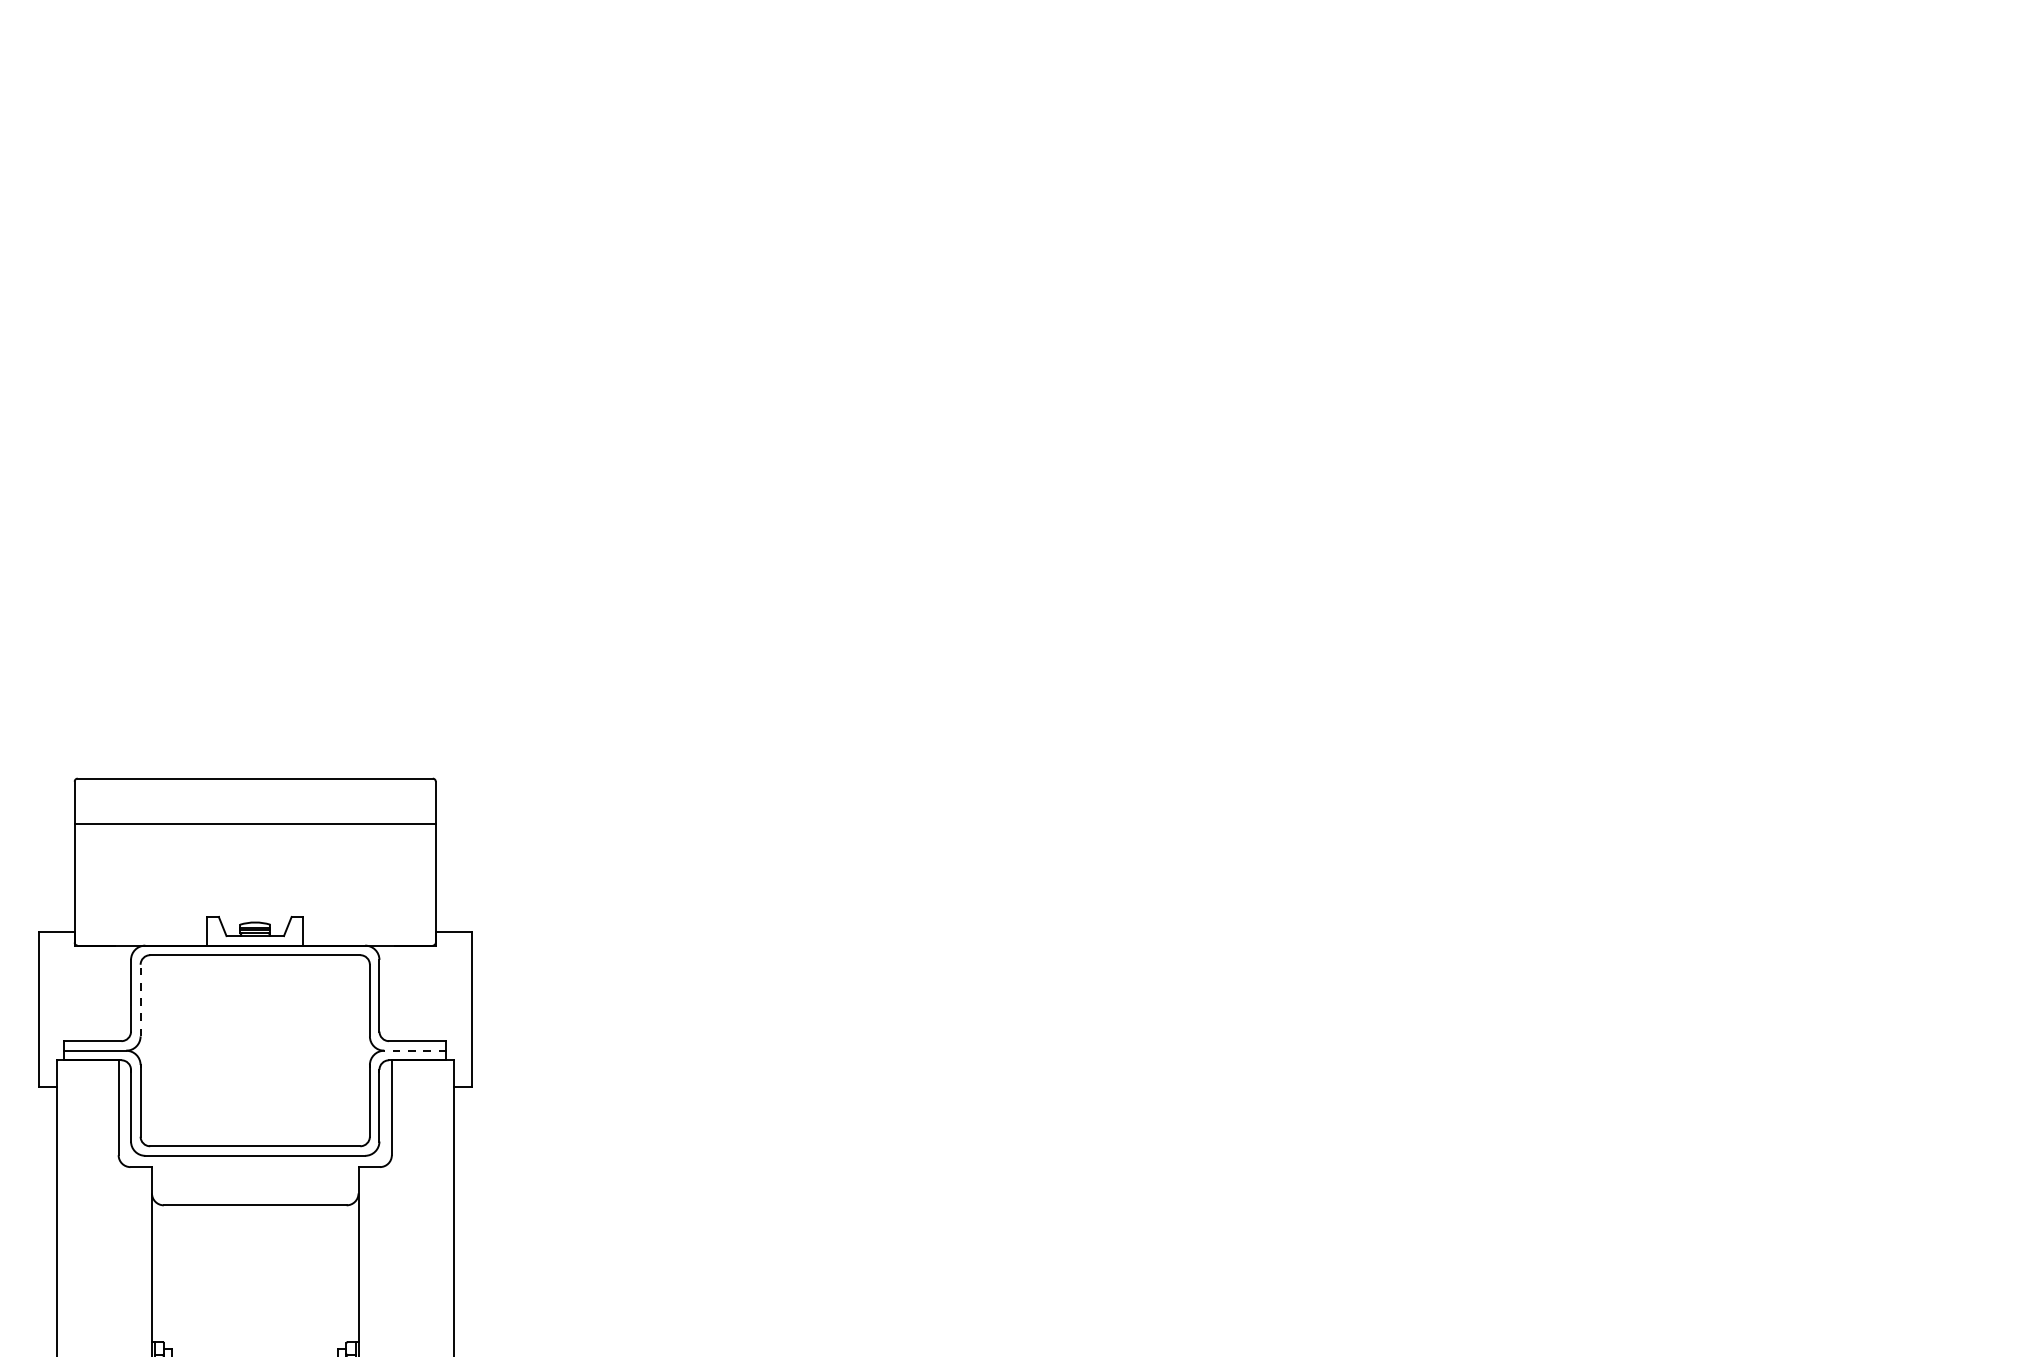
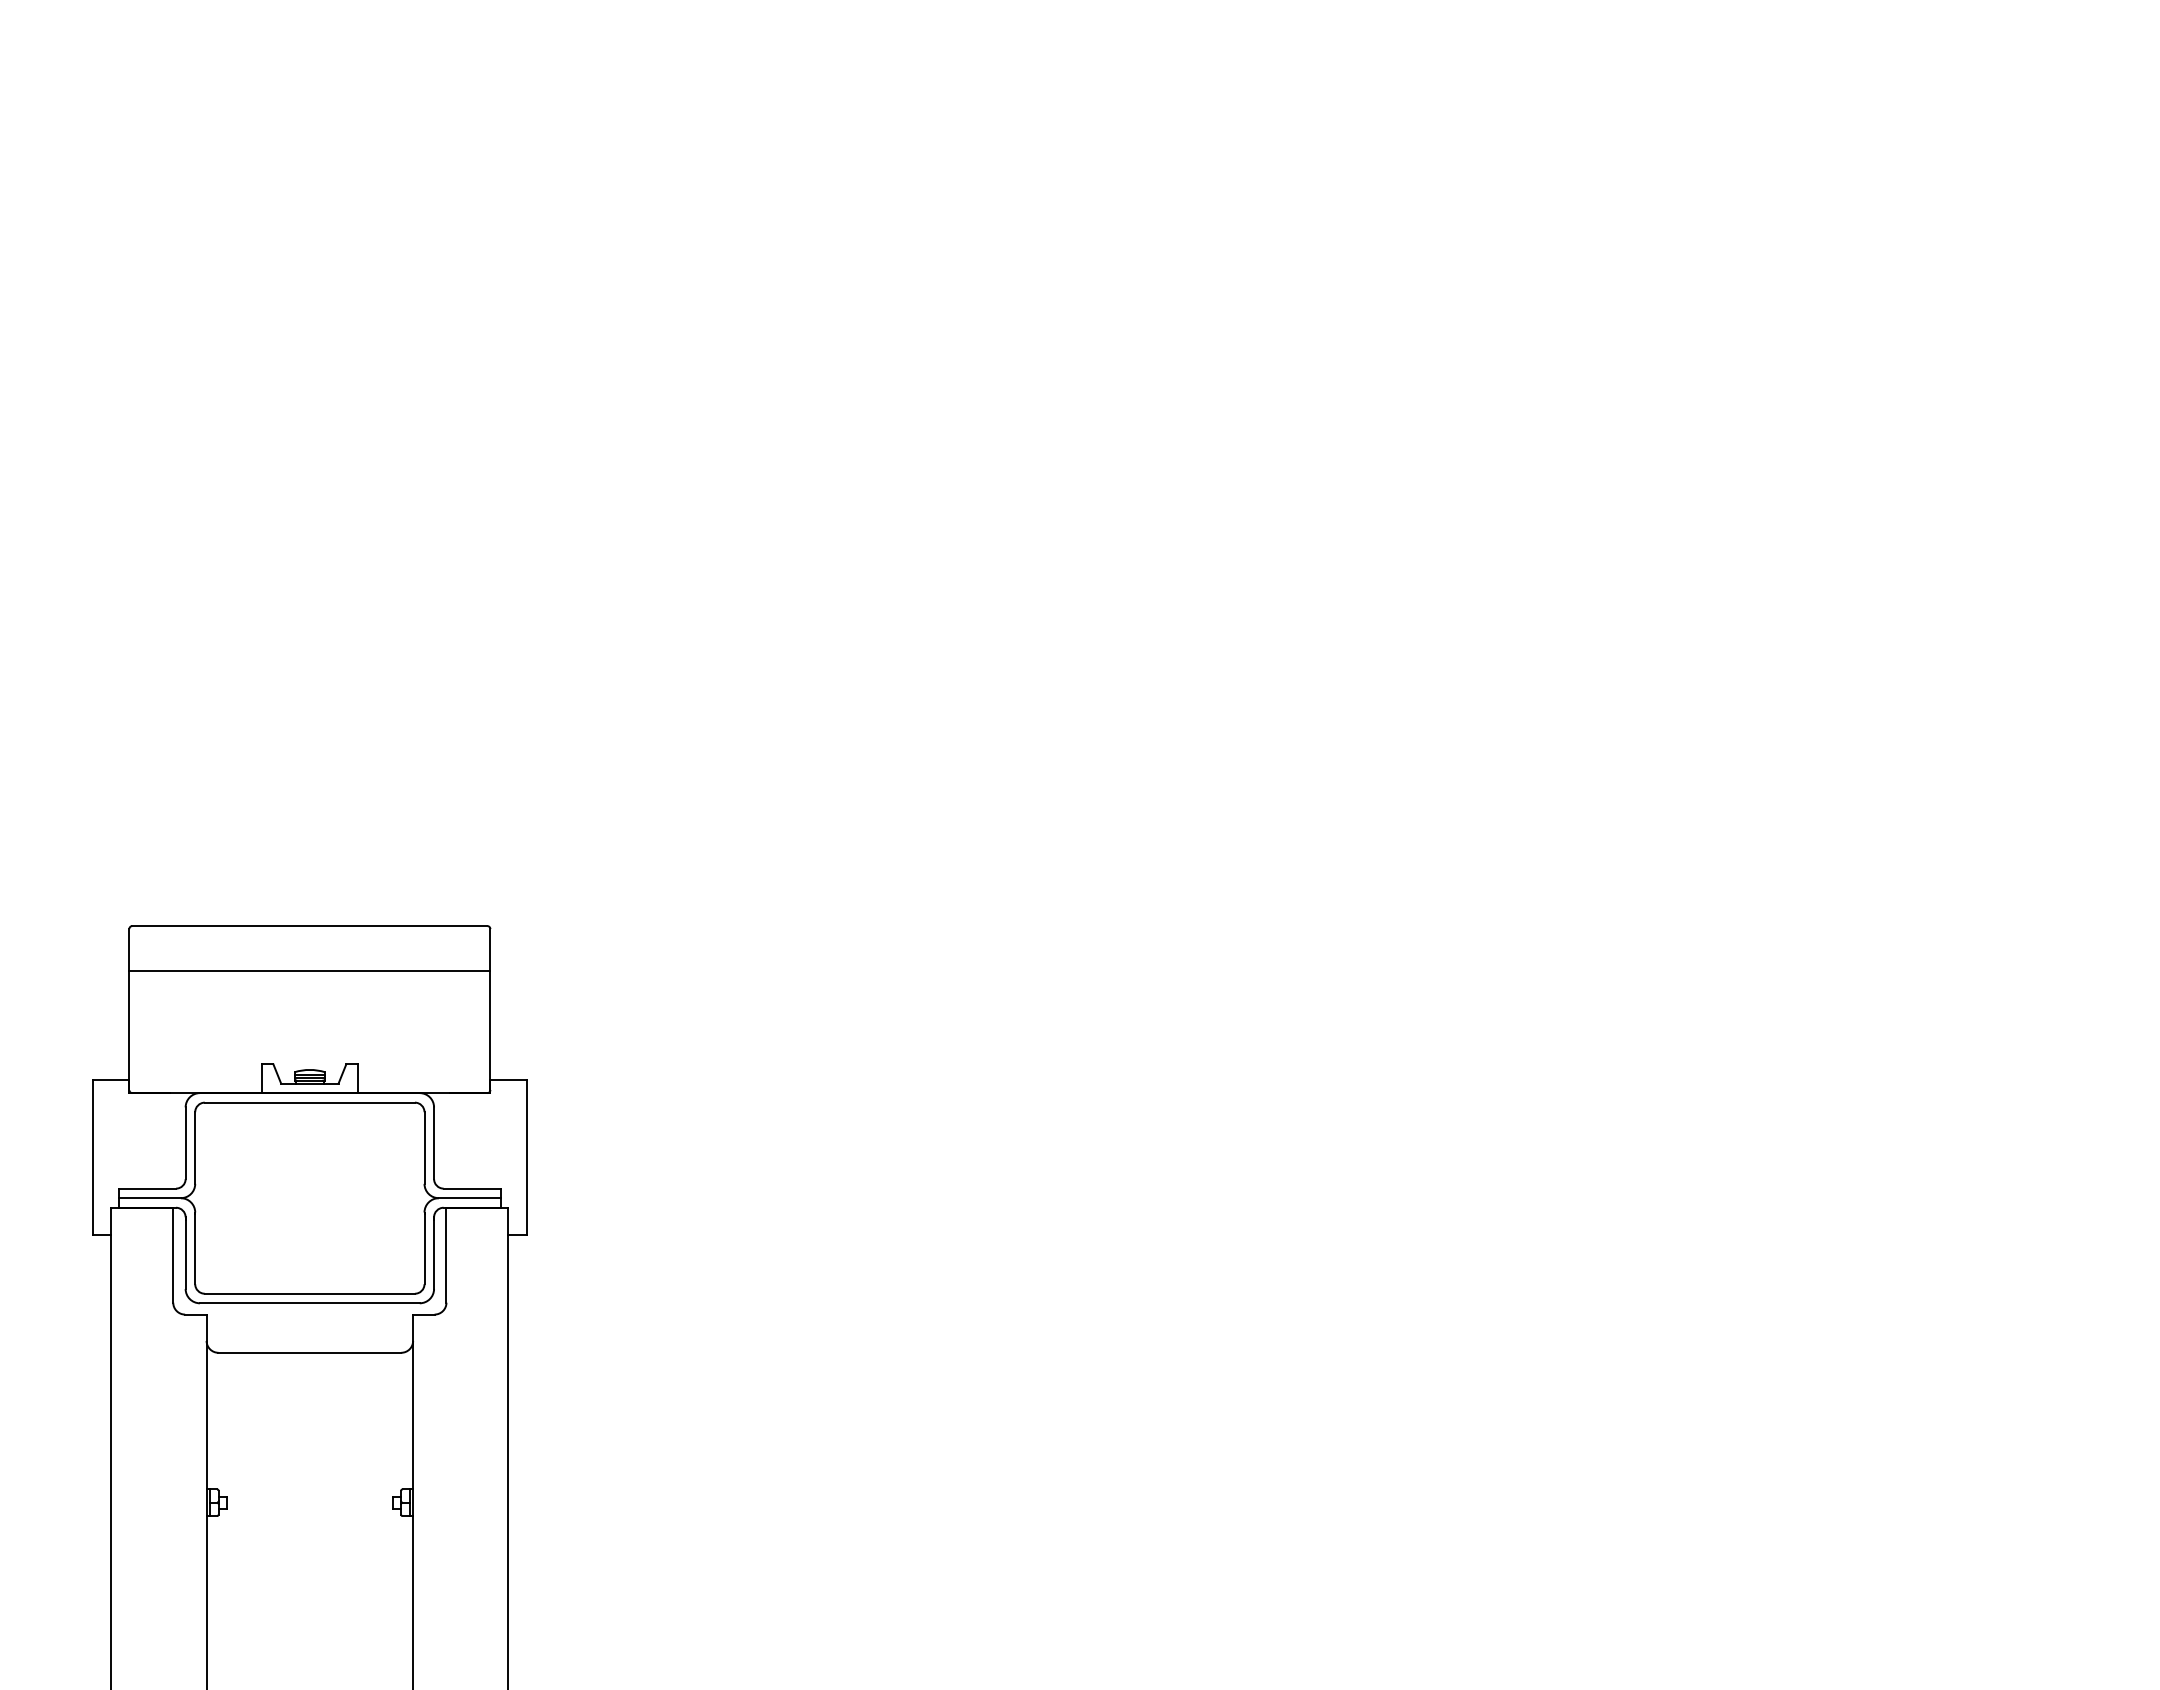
line: (140, 1001) -> (195, 1148), dashed -> solid
line: (414, 1051) -> (469, 1198), dashed -> solid

